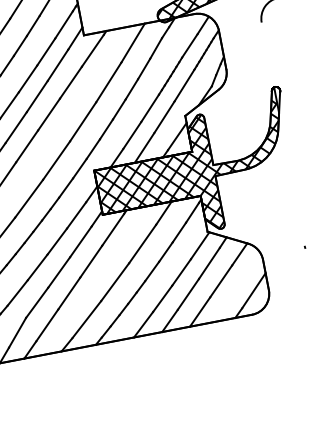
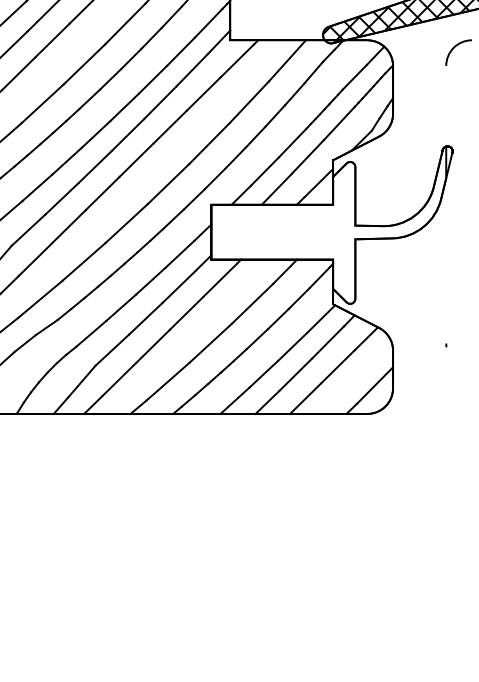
hatch: (191, 168) -> (328, 224), removed

